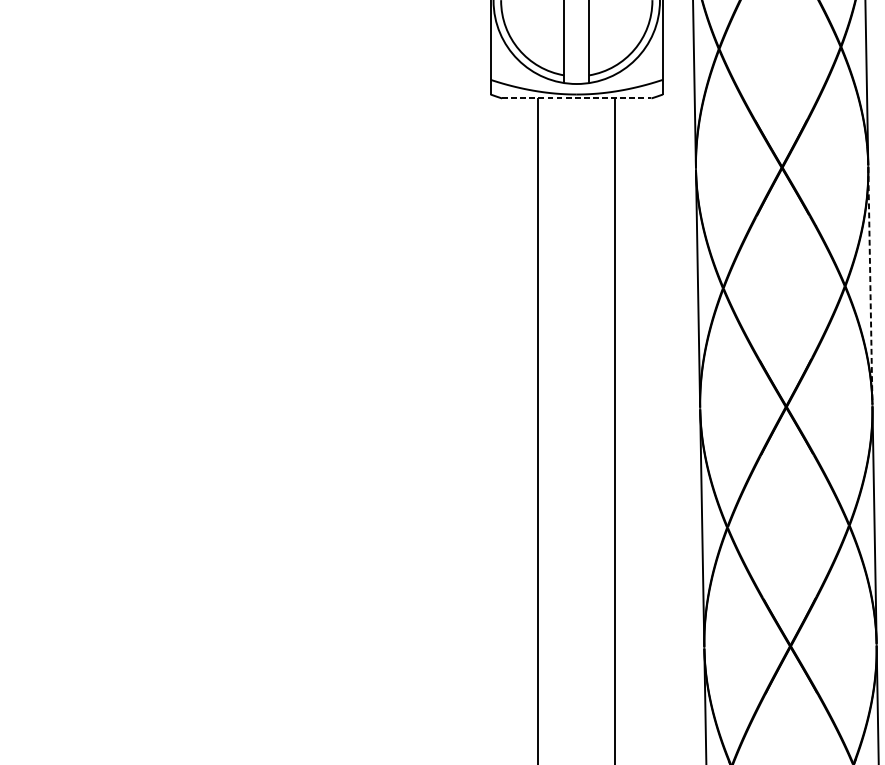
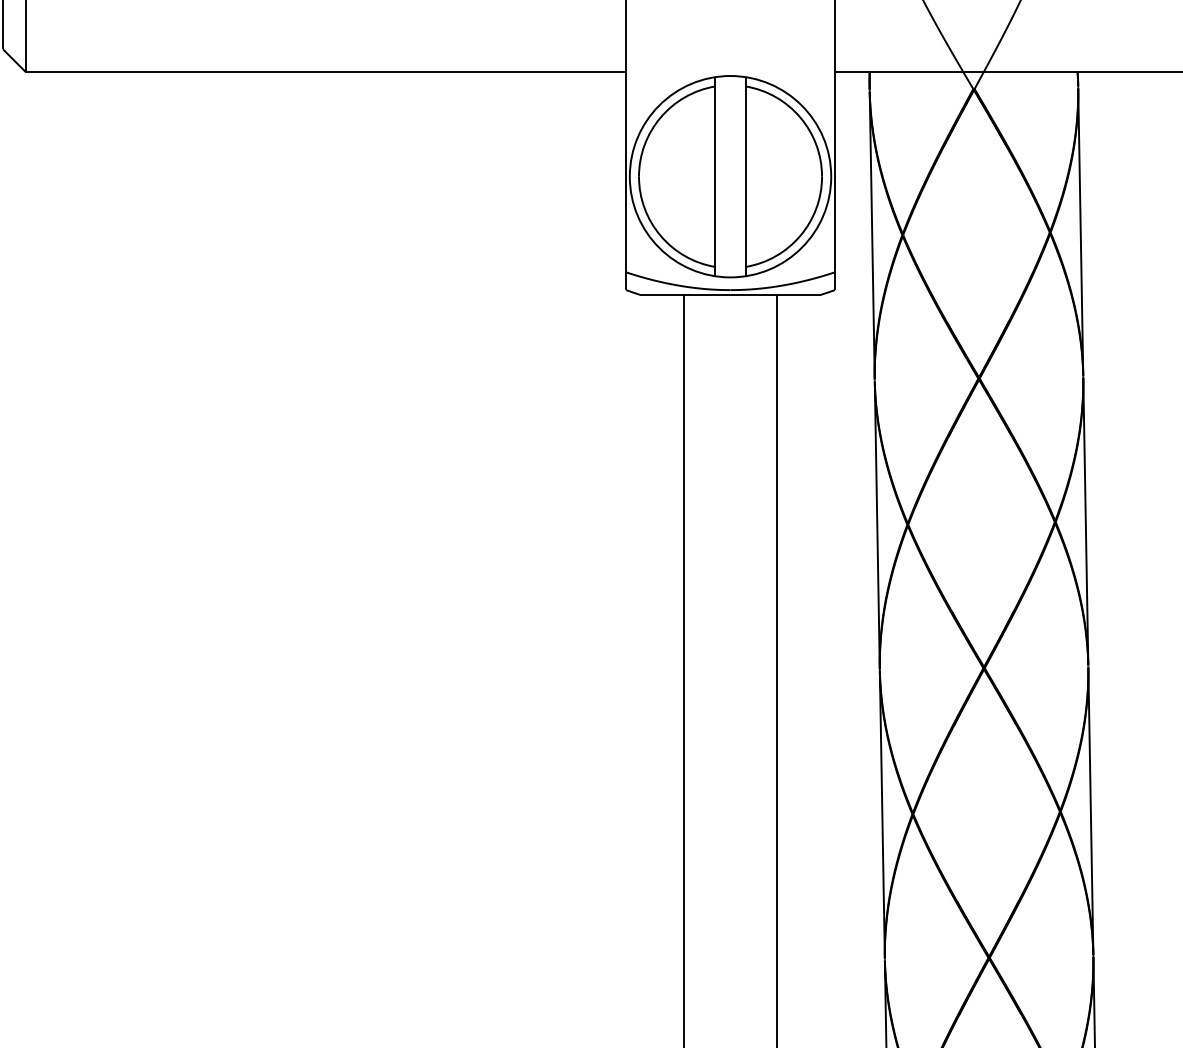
line: (577, 98) -> (731, 294), dashed -> solid
line: (870, 285) -> (1085, 521), dashed -> solid

